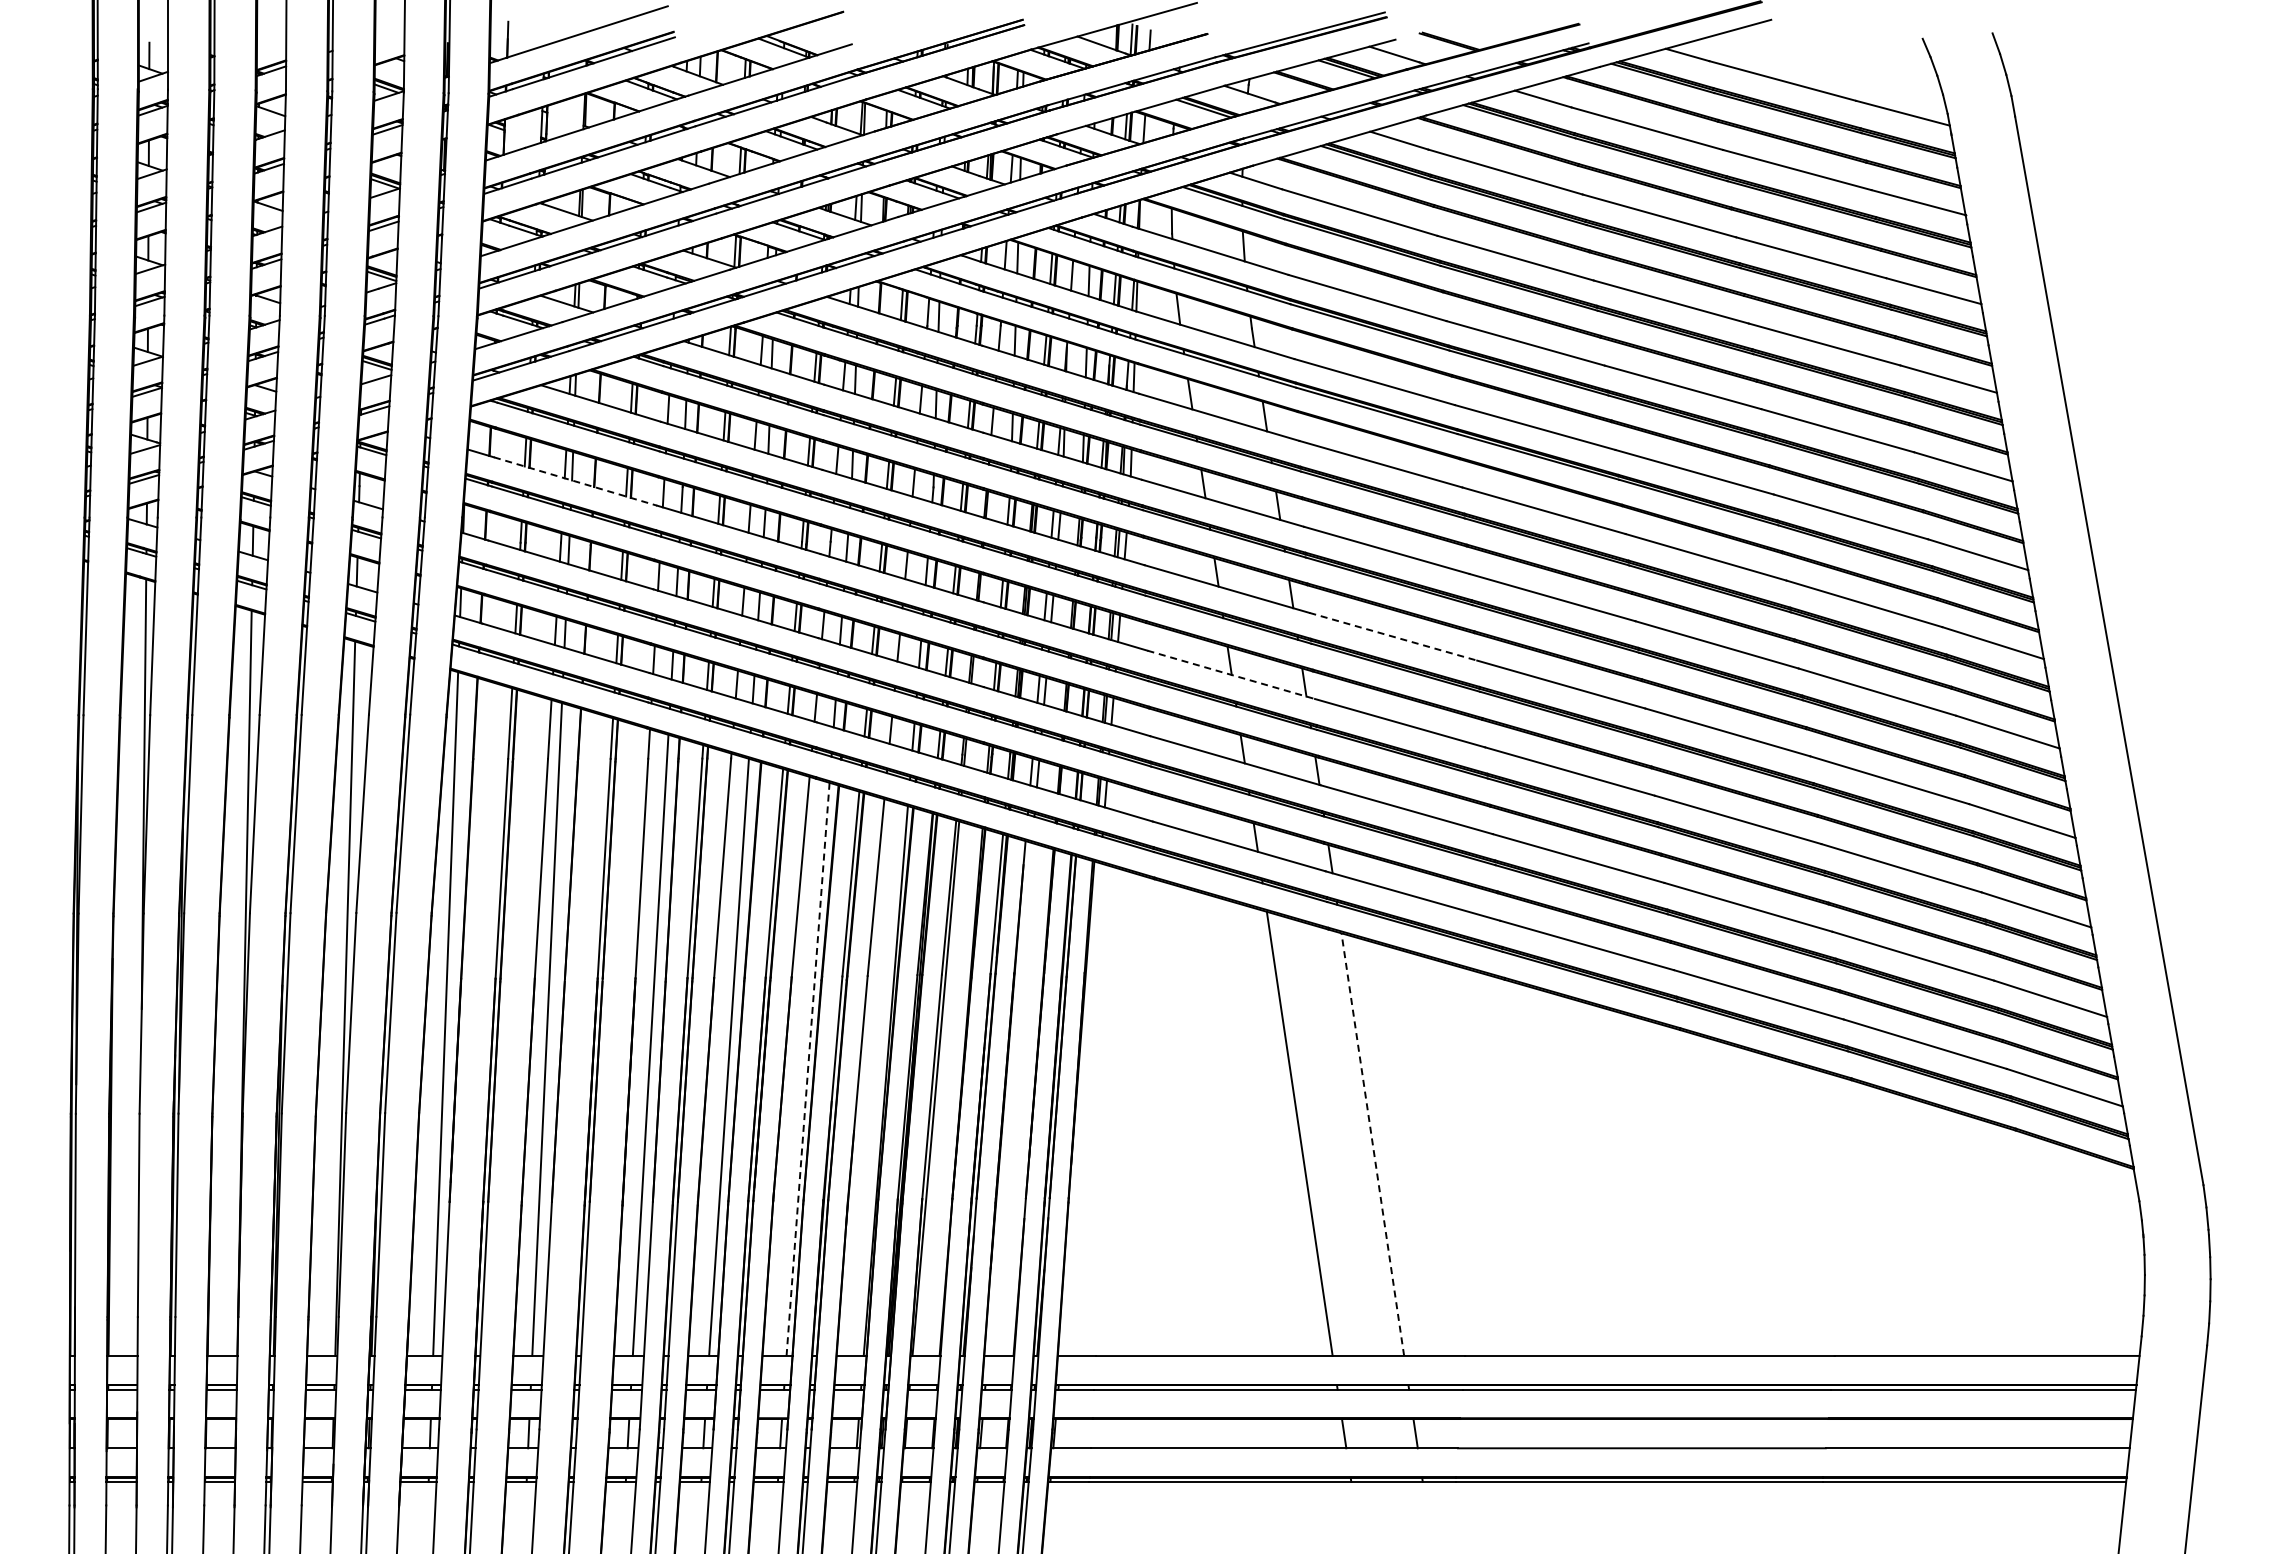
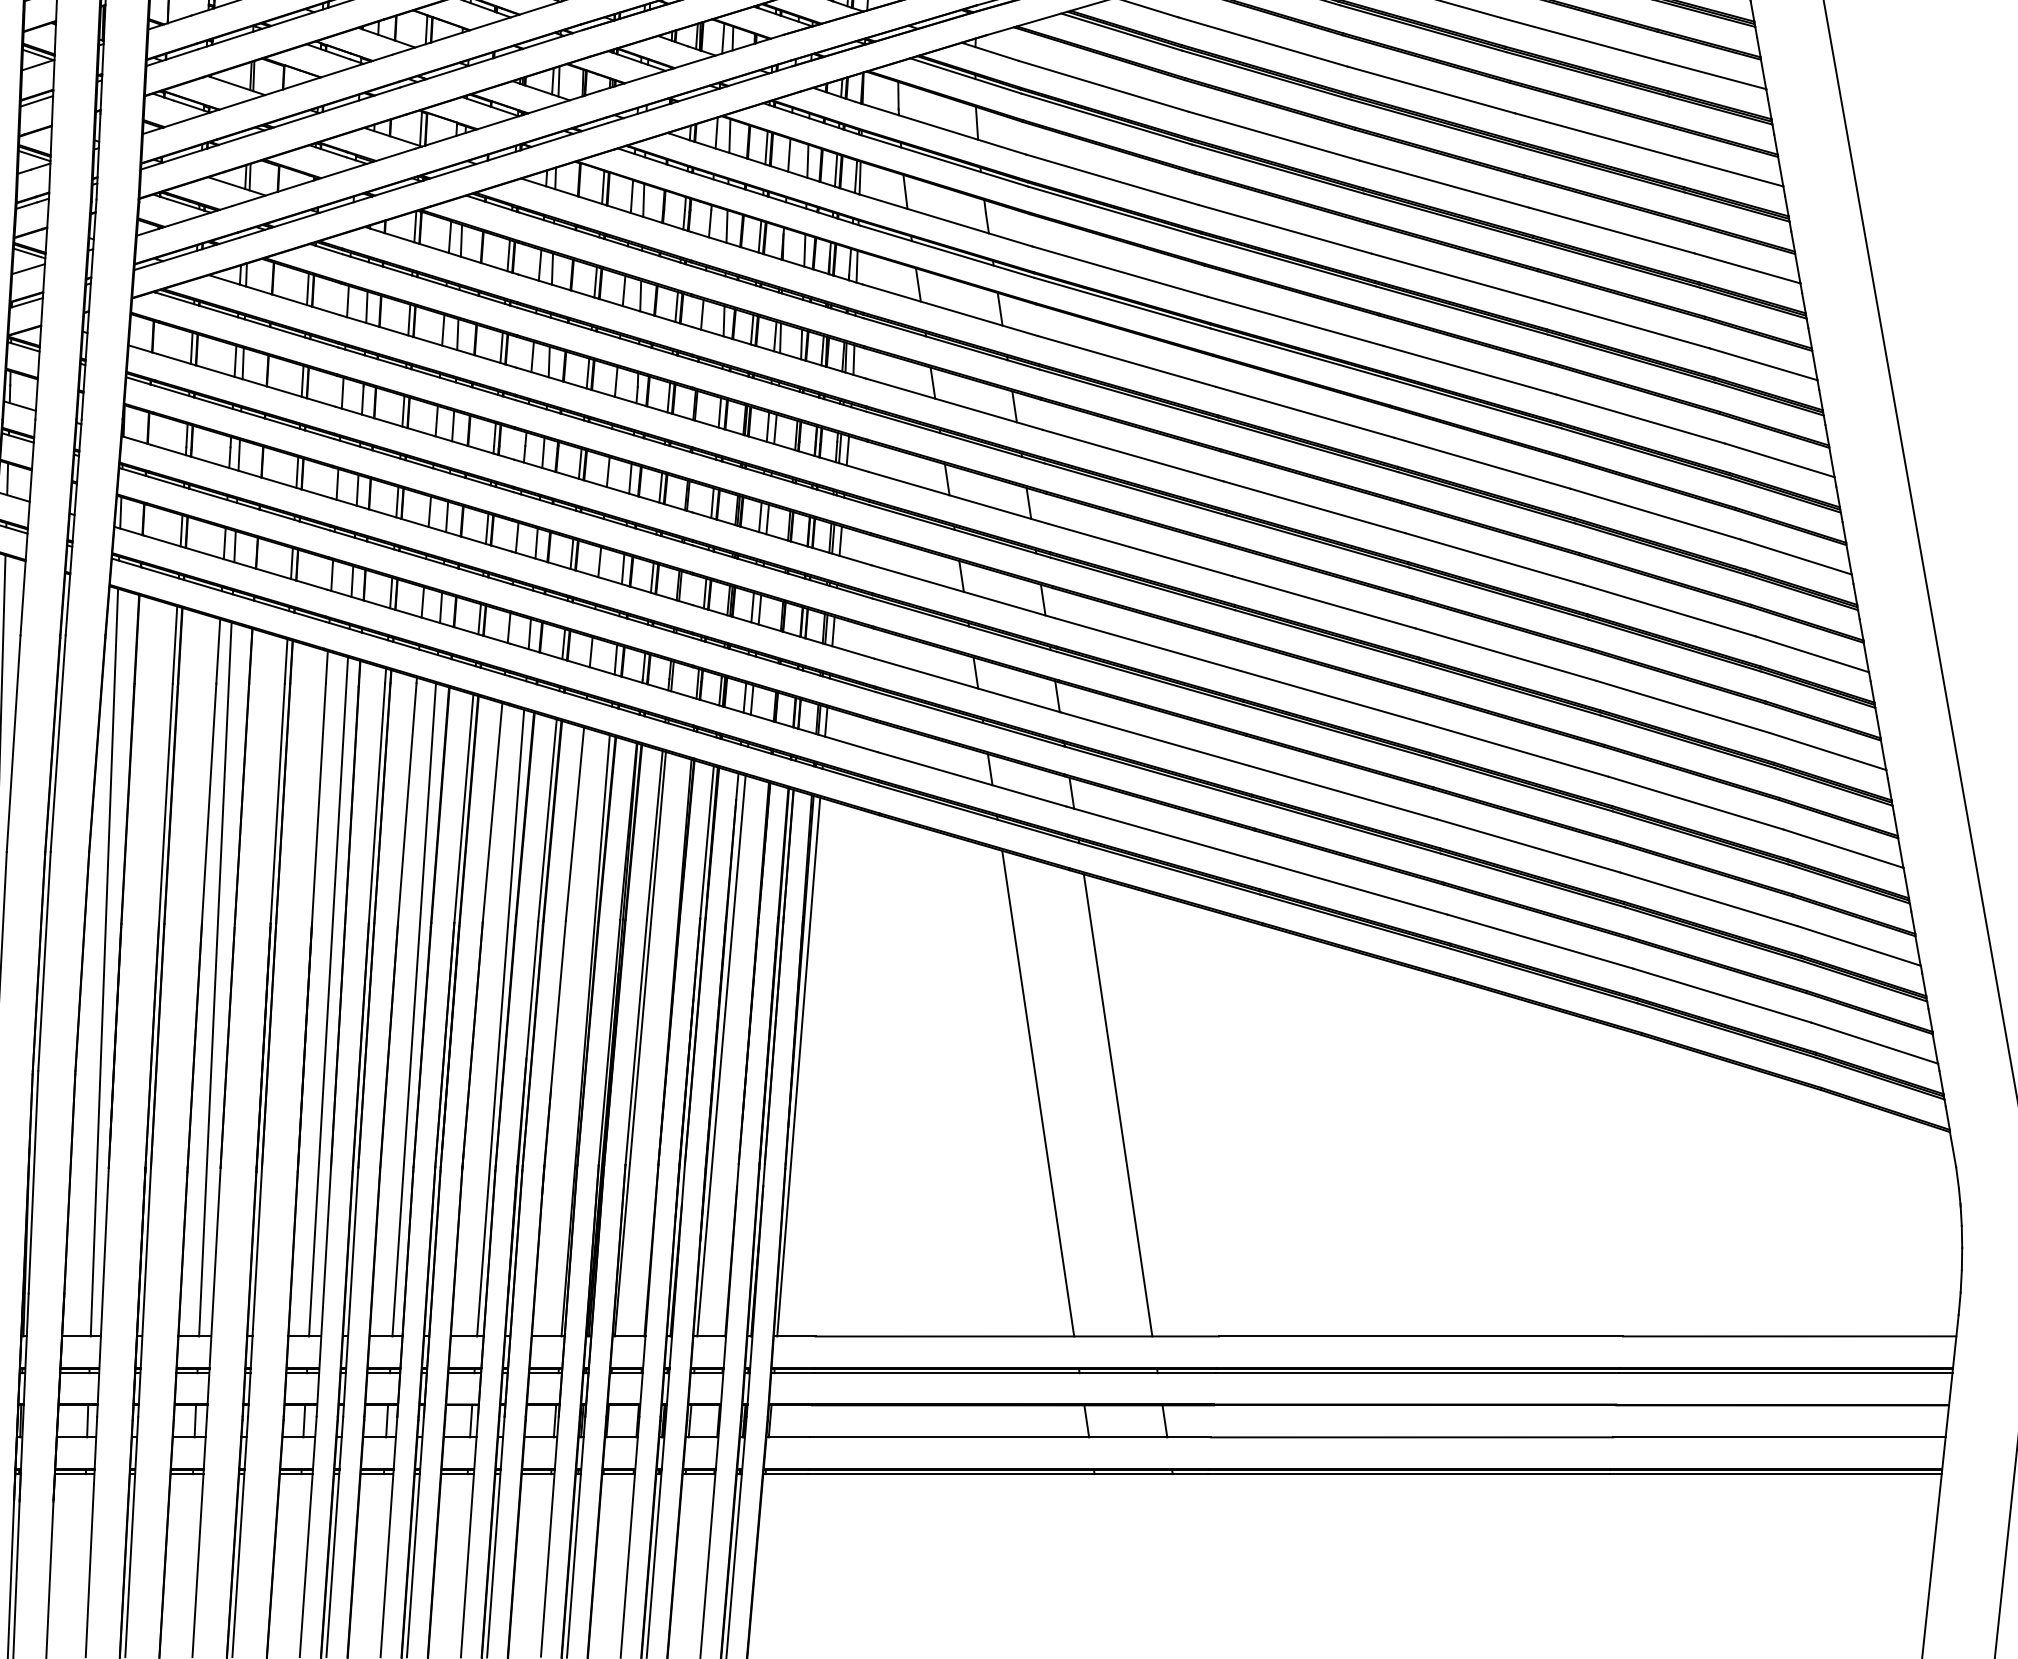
line: (576, 481) -> (247, 380), dashed -> solid
line: (1393, 636) -> (1140, 549), dashed -> solid
line: (1231, 674) -> (963, 591), dashed -> solid
line: (808, 1069) -> (501, 1023), dashed -> solid
line: (1010, 1099) -> (721, 1056), added
line: (1080, 1109) -> (798, 1066), added
line: (1372, 1144) -> (1117, 1105), dashed -> solid

